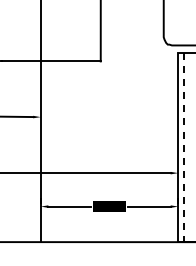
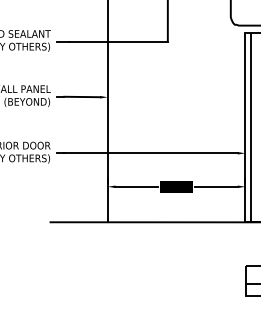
line: (184, 147) -> (251, 127), dashed -> solid

